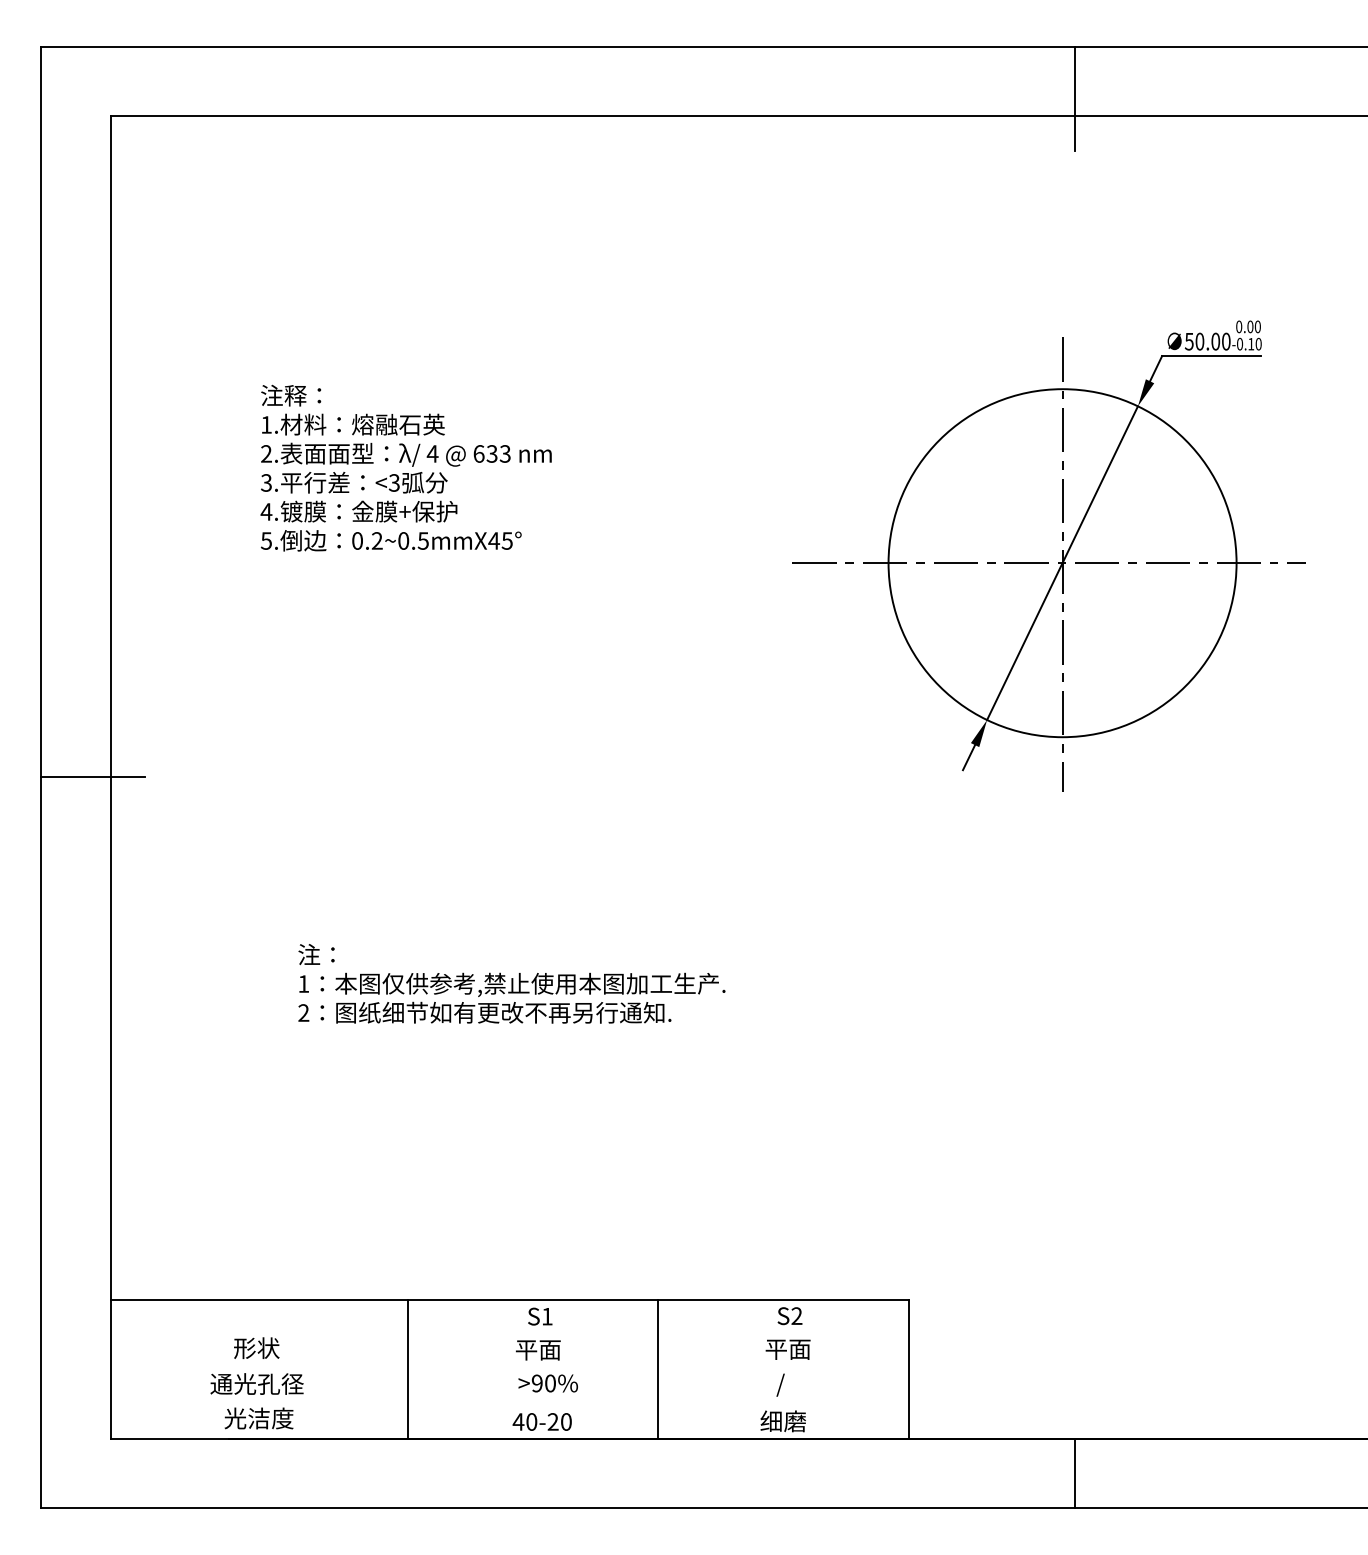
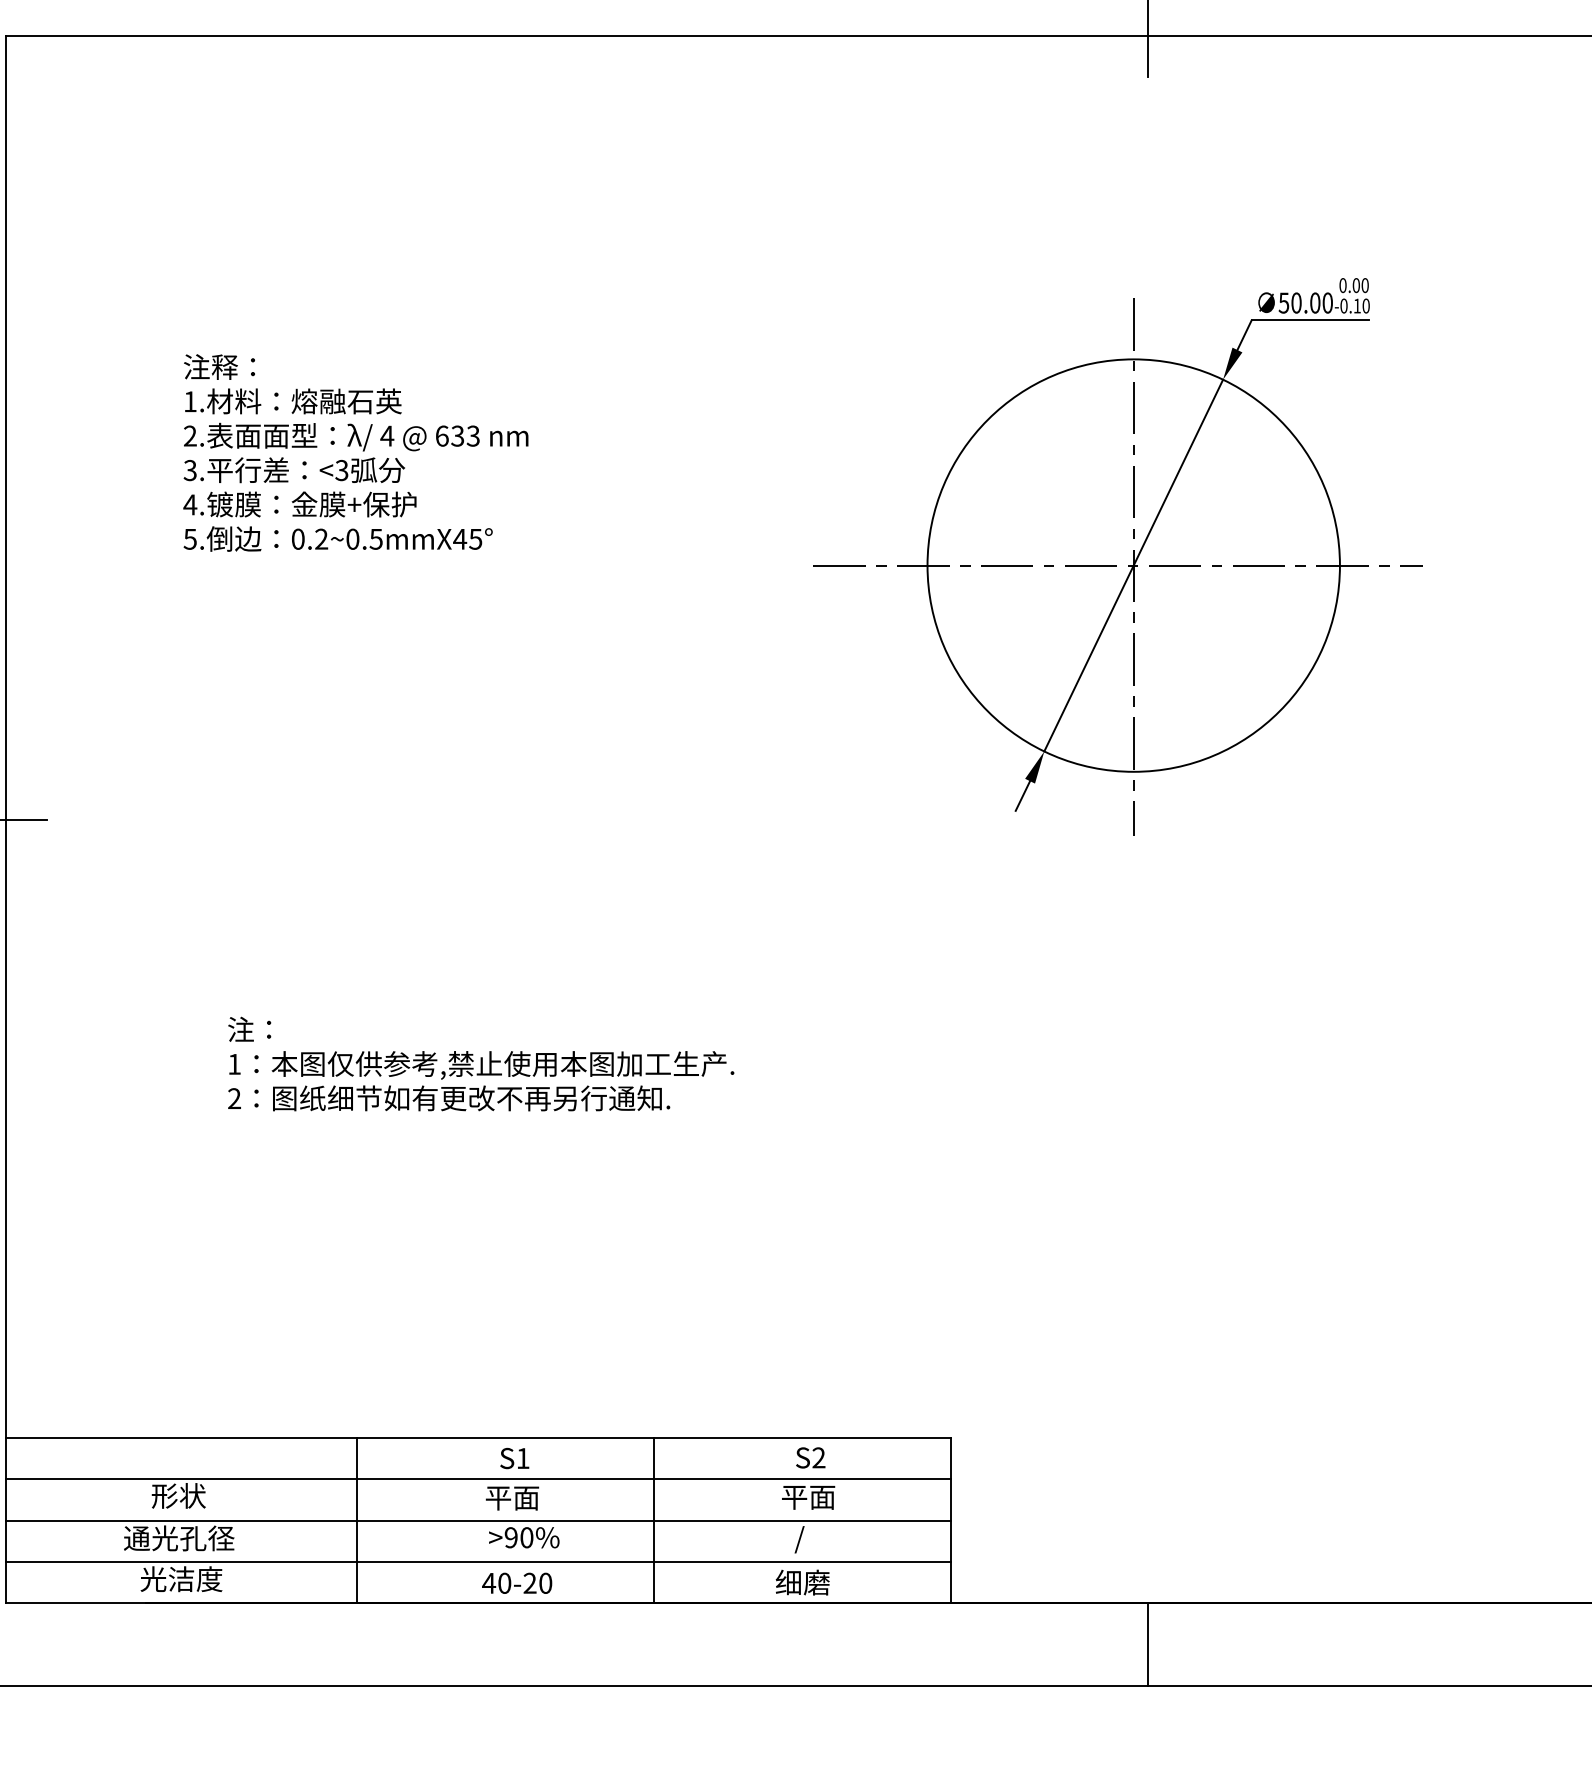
line: (509, 1334) -> (478, 1479), added
line: (509, 1369) -> (478, 1521), added
line: (509, 1403) -> (478, 1561), added

